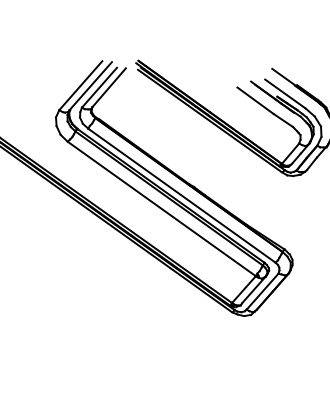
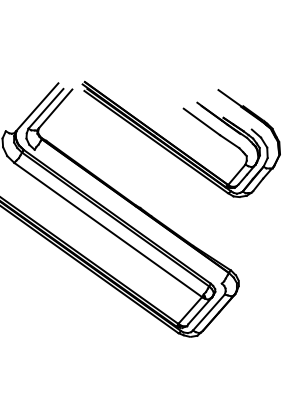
line: (80, 85) -> (27, 106), removed
line: (285, 93) -> (231, 114), removed
line: (181, 195) -> (127, 216), removed

